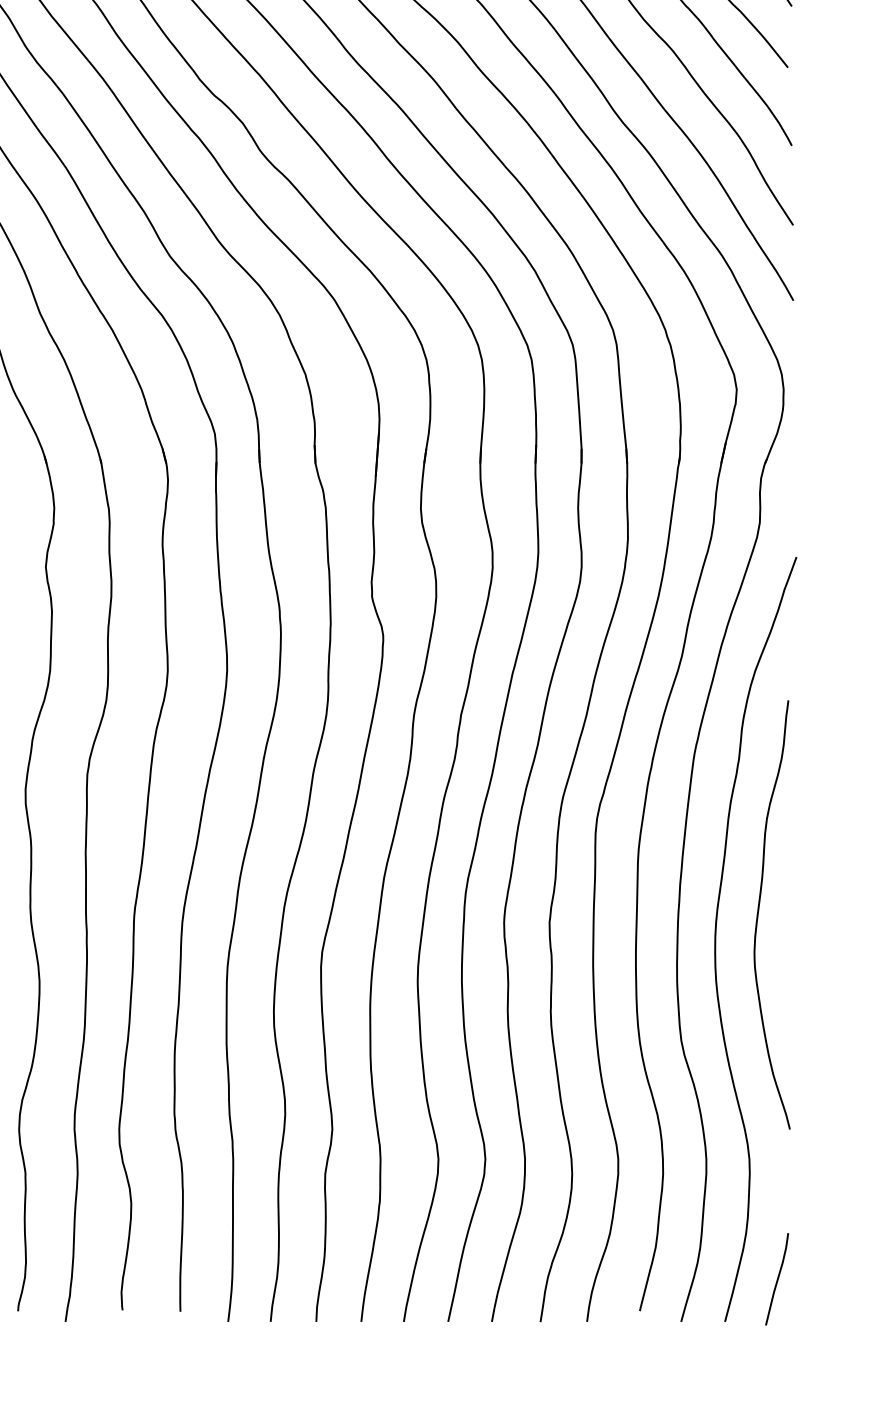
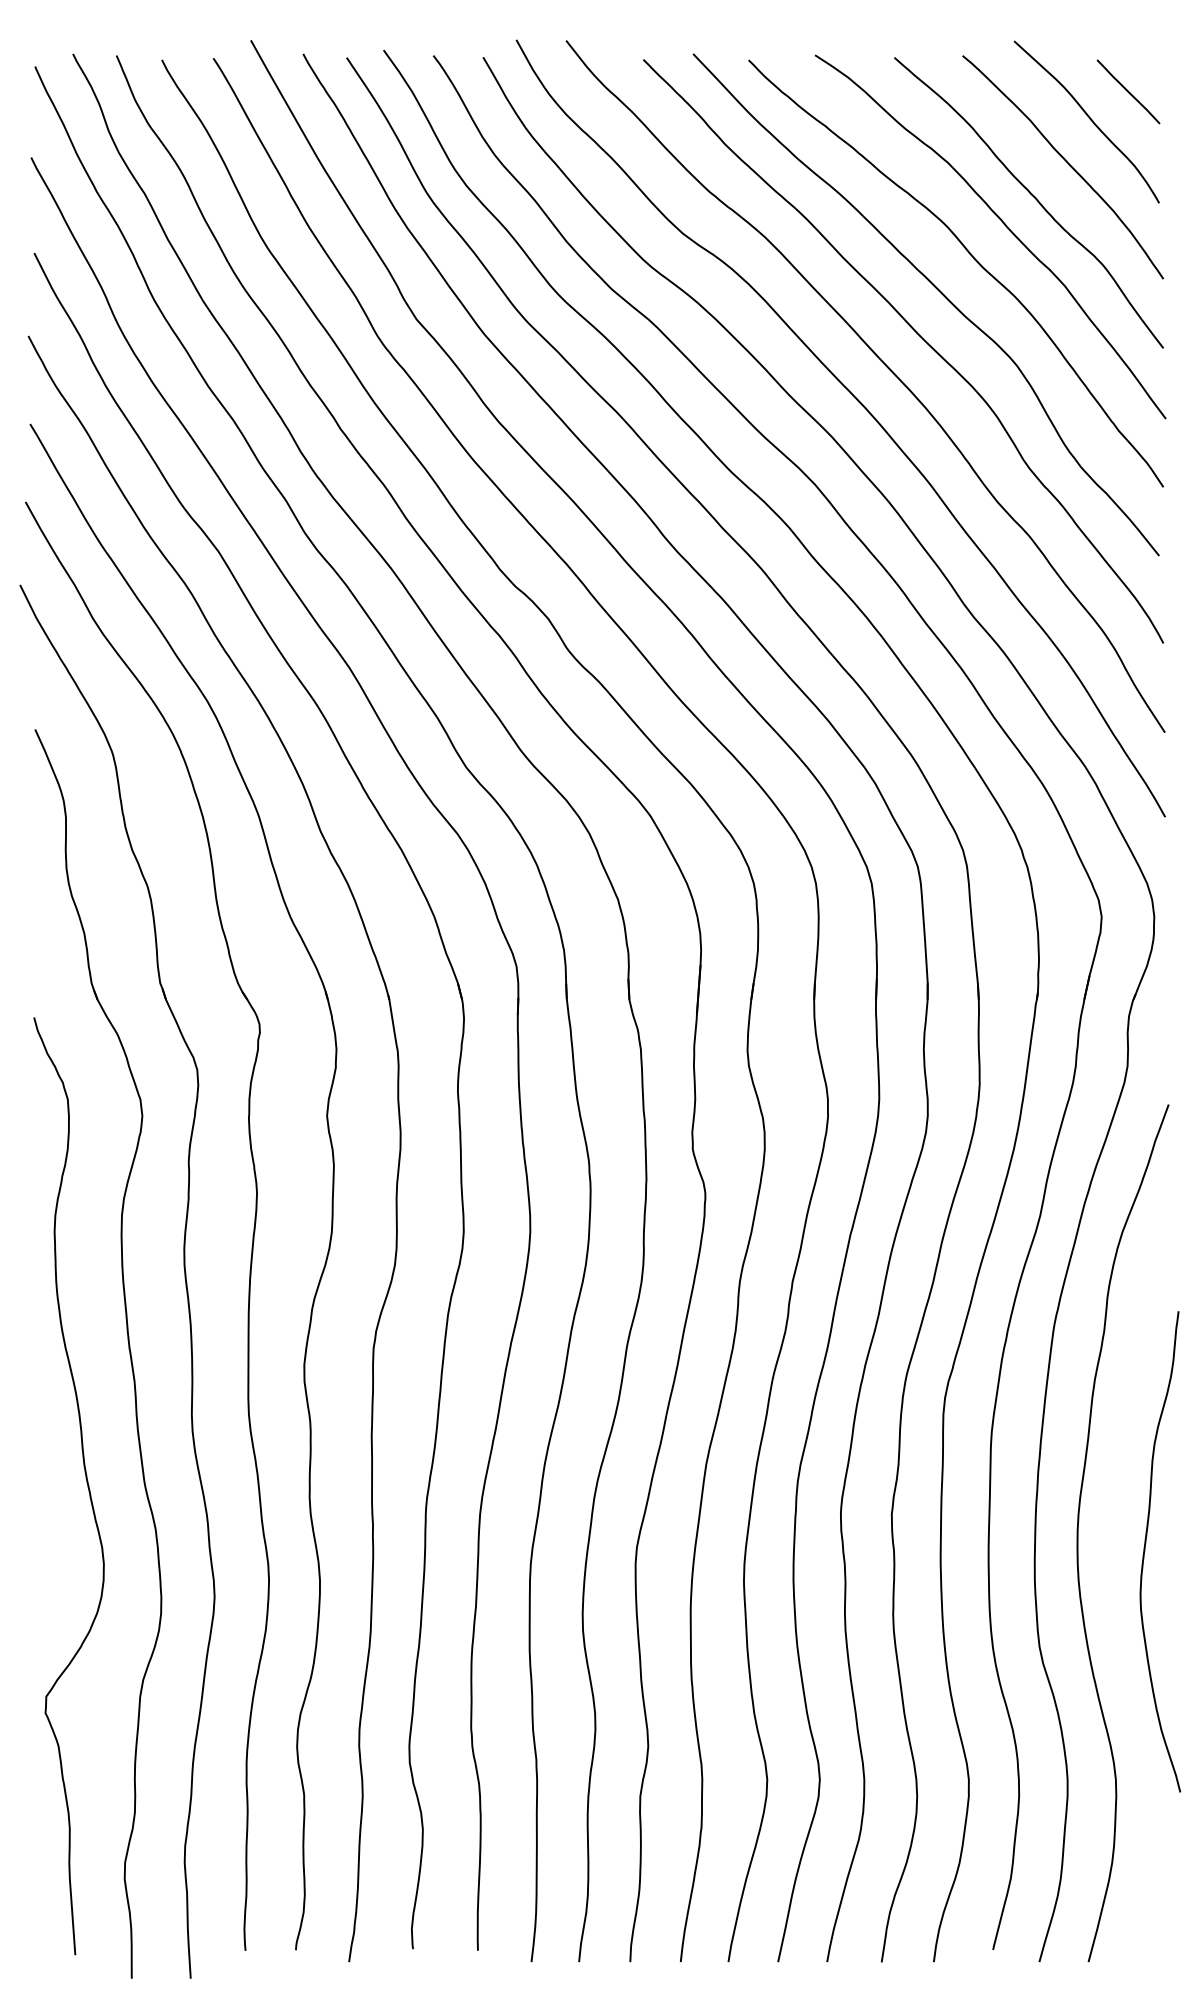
curve: (758, 914) -> (1145, 1551), moved
line: (776, 1279) -> (1146, 1914), removed

